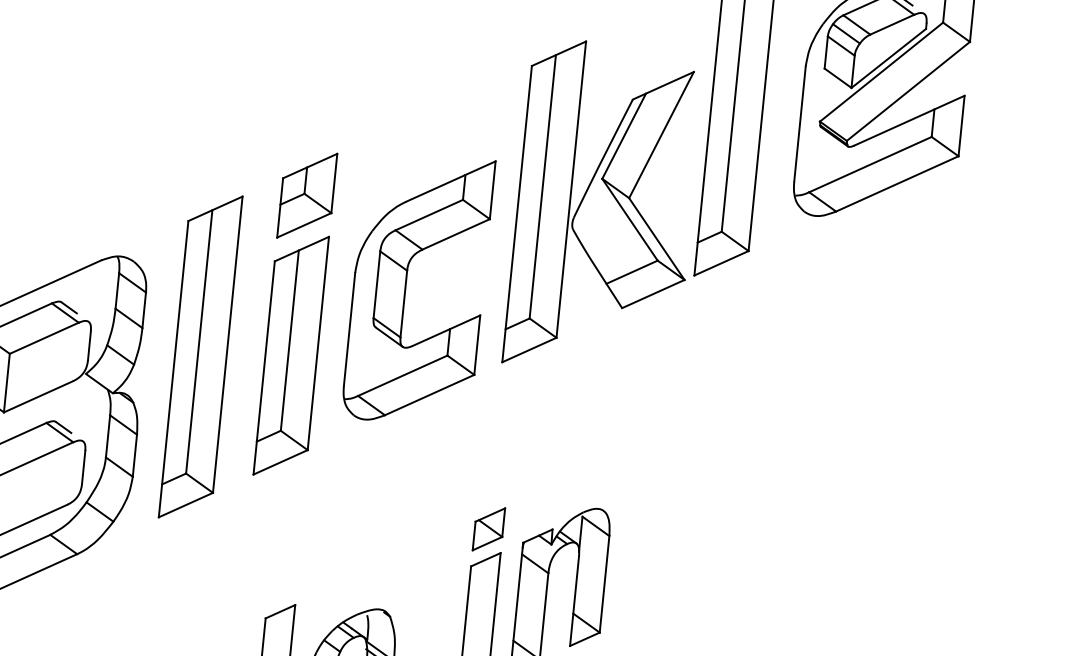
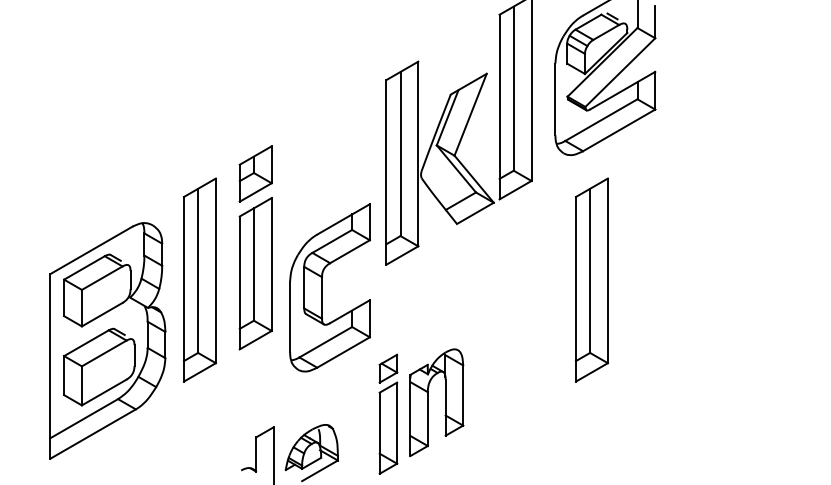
part: (406, 287) -> (322, 287), moved
part: (829, 418) -> (591, 279), added

